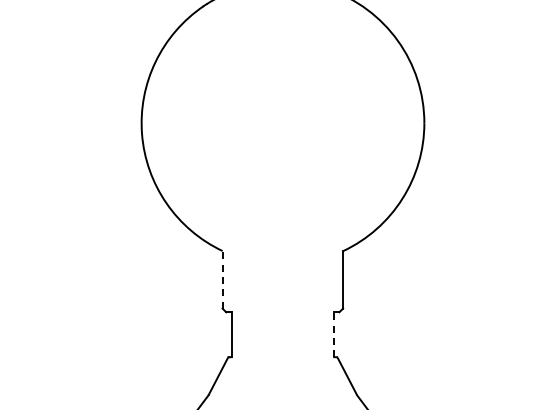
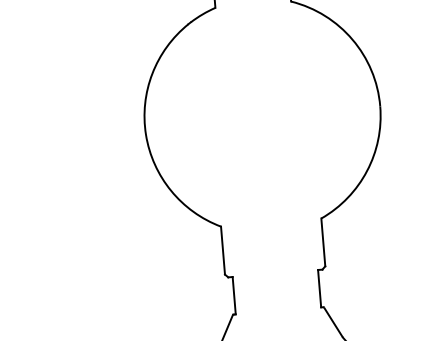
line: (222, 279) -> (222, 250), dashed -> solid
line: (334, 334) -> (319, 288), dashed -> solid

